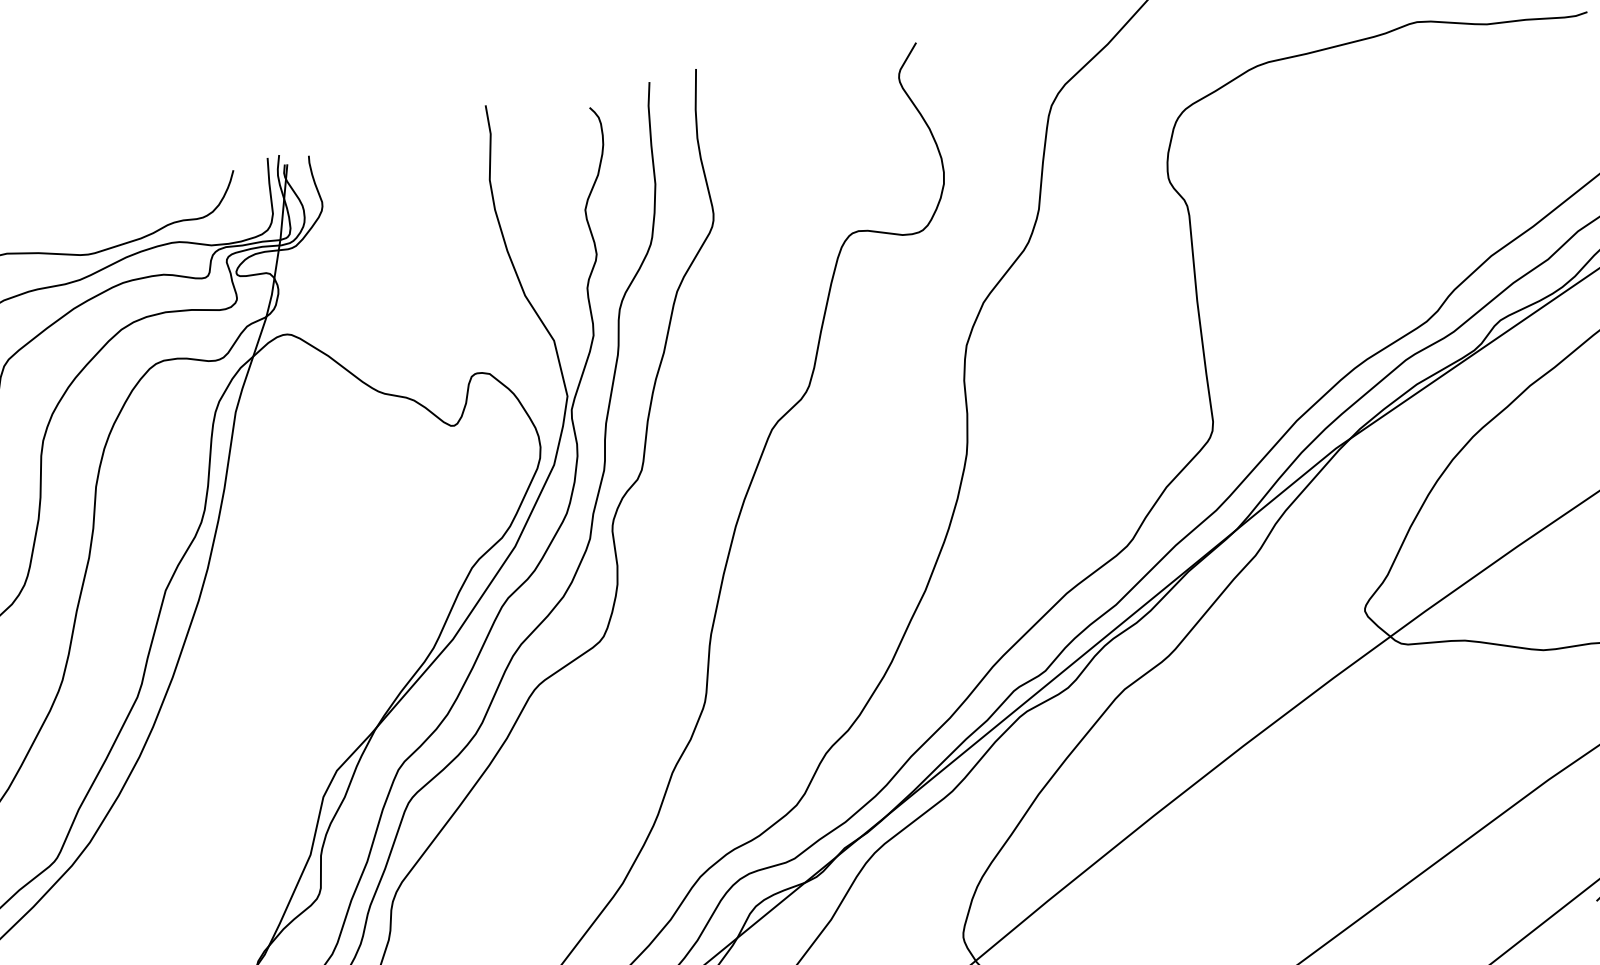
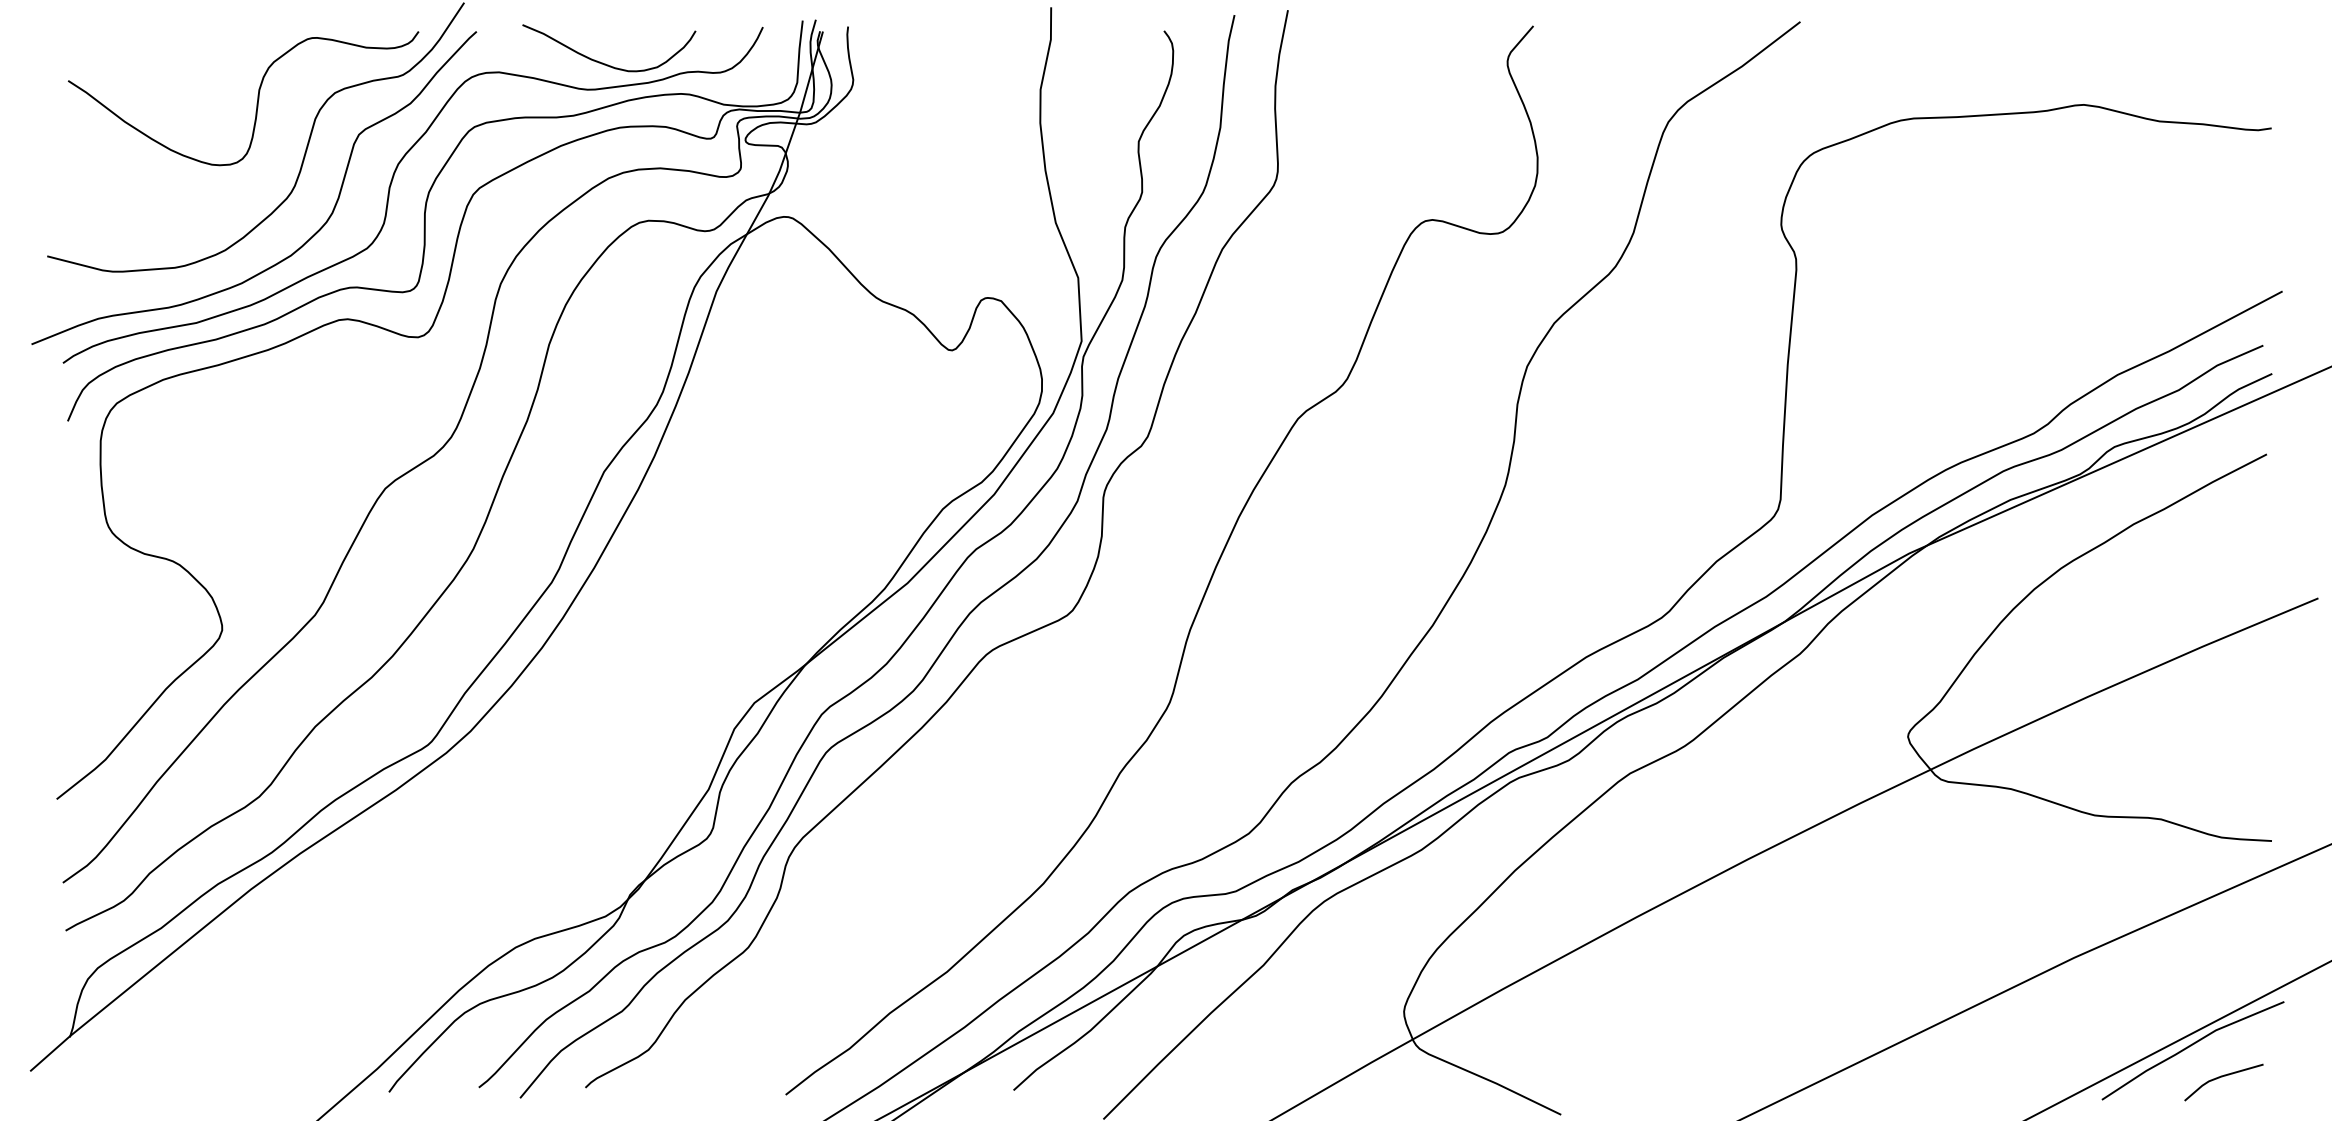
curve: (99, 228) -> (605, 63), added

